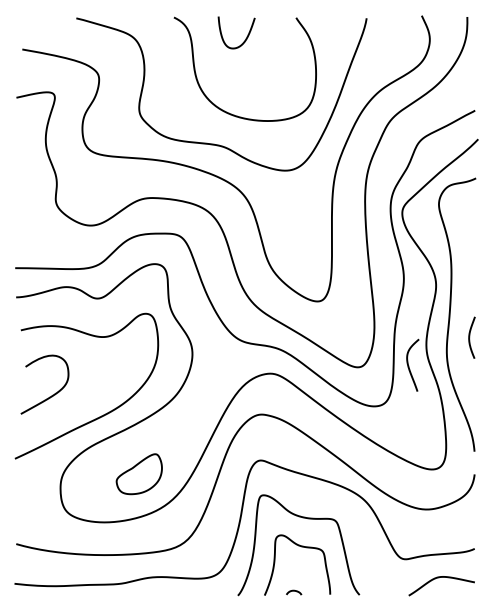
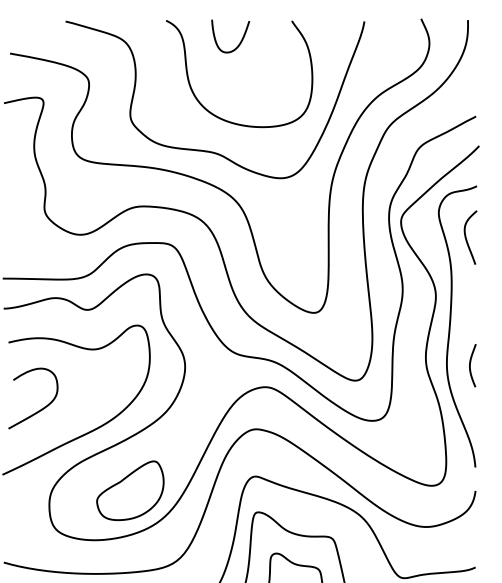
curve: (470, 337) -> (471, 365), moved
curve: (409, 365) -> (467, 237), moved
part: (139, 473) -> (130, 489), size x1.43

